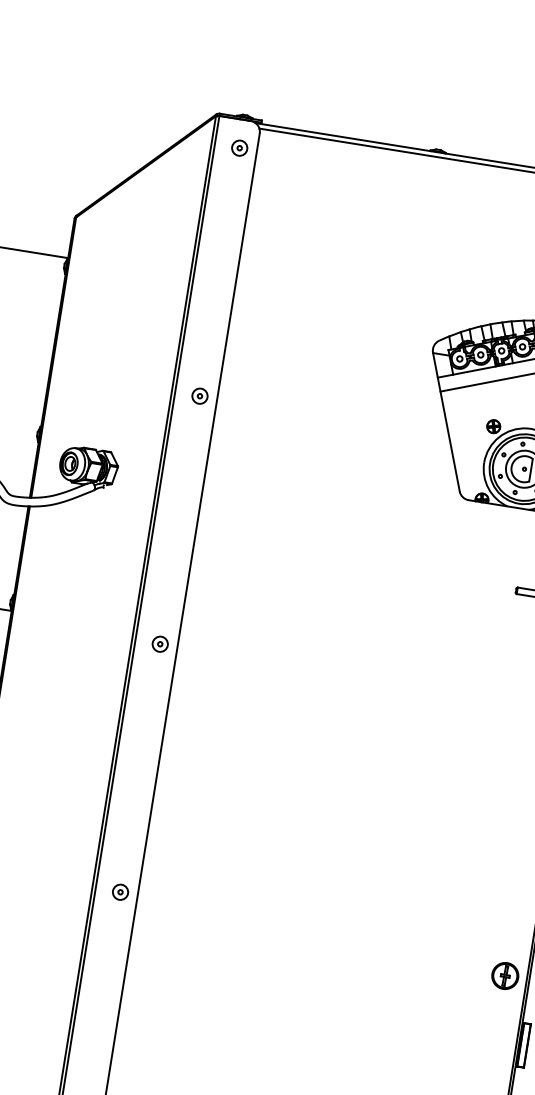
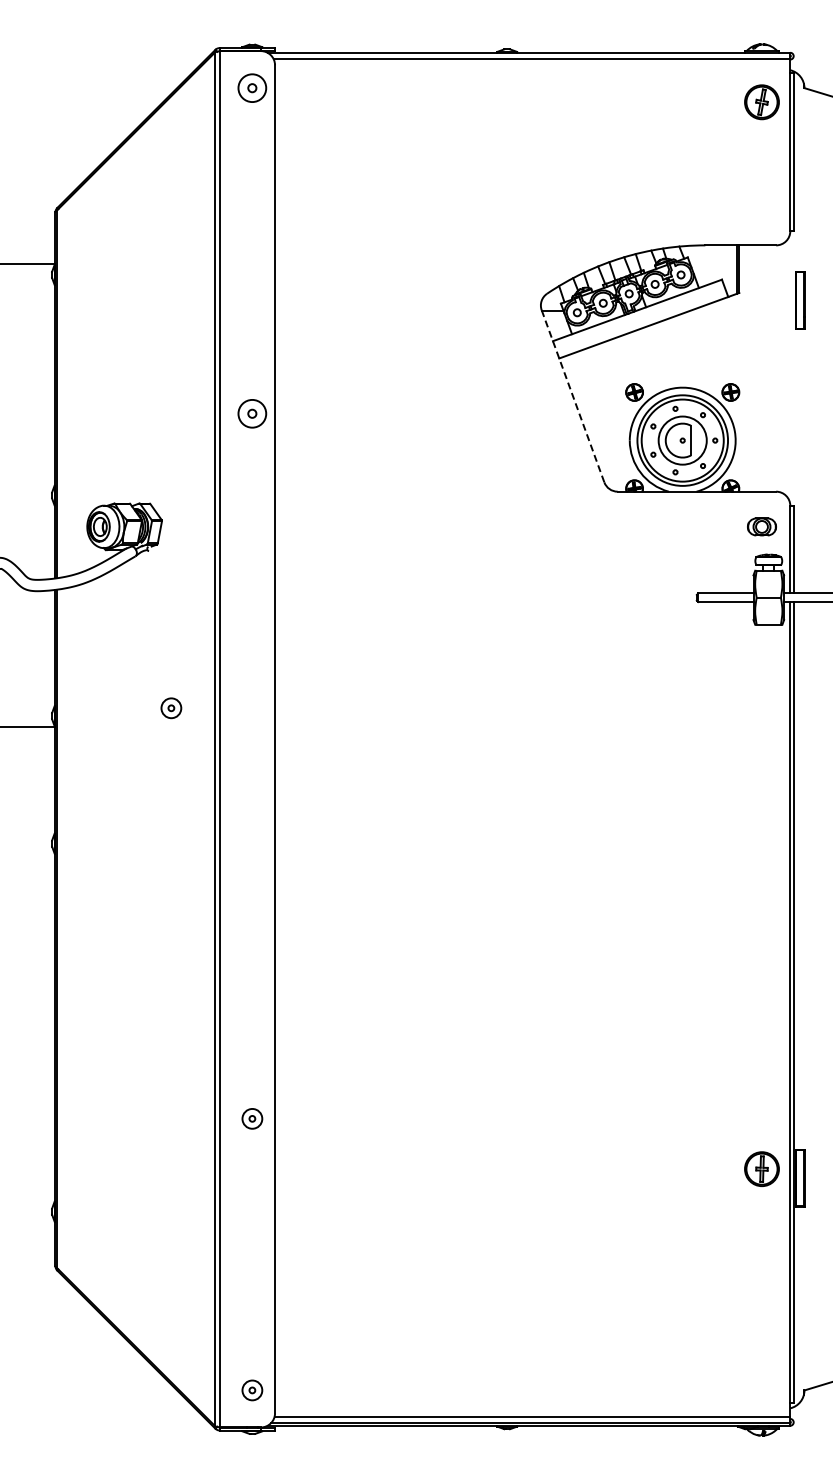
part: (239, 147) -> (252, 87), size x1.4
part: (200, 396) -> (252, 413), size x1.4
line: (446, 422) -> (573, 396), solid -> dashed
part: (160, 644) -> (171, 708), moved
part: (120, 892) -> (252, 1118), moved
part: (505, 975) -> (761, 1168), moved

